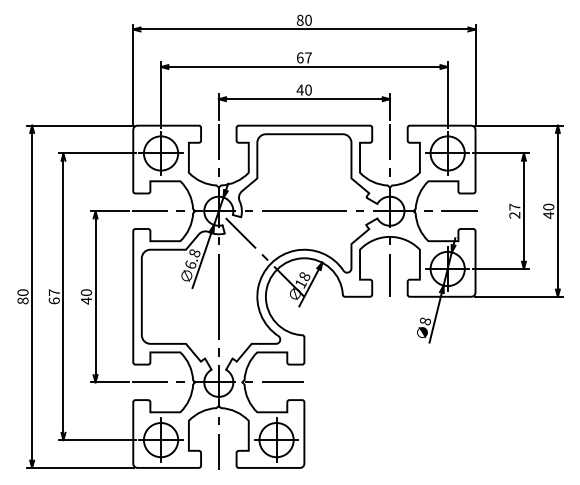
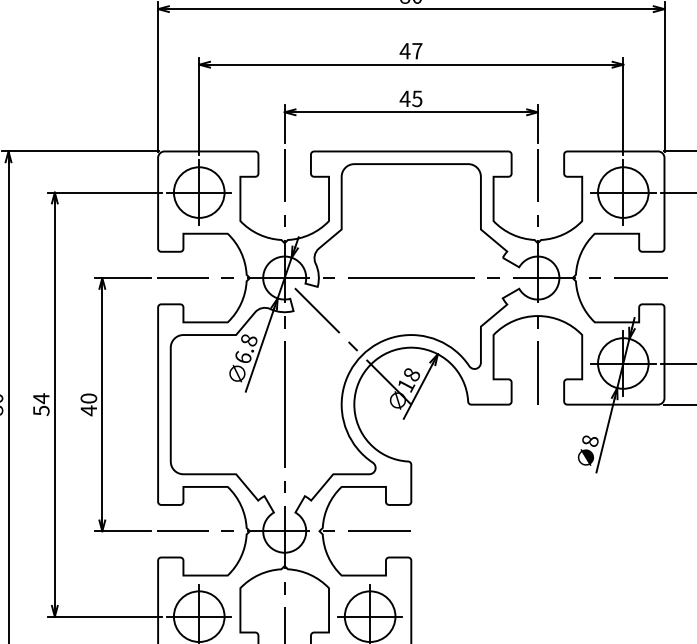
text: (299, 57) -> (404, 50), 67 -> 47
text: (308, 89) -> (417, 97), 40 -> 45
text: (53, 296) -> (40, 404), 67 -> 54

